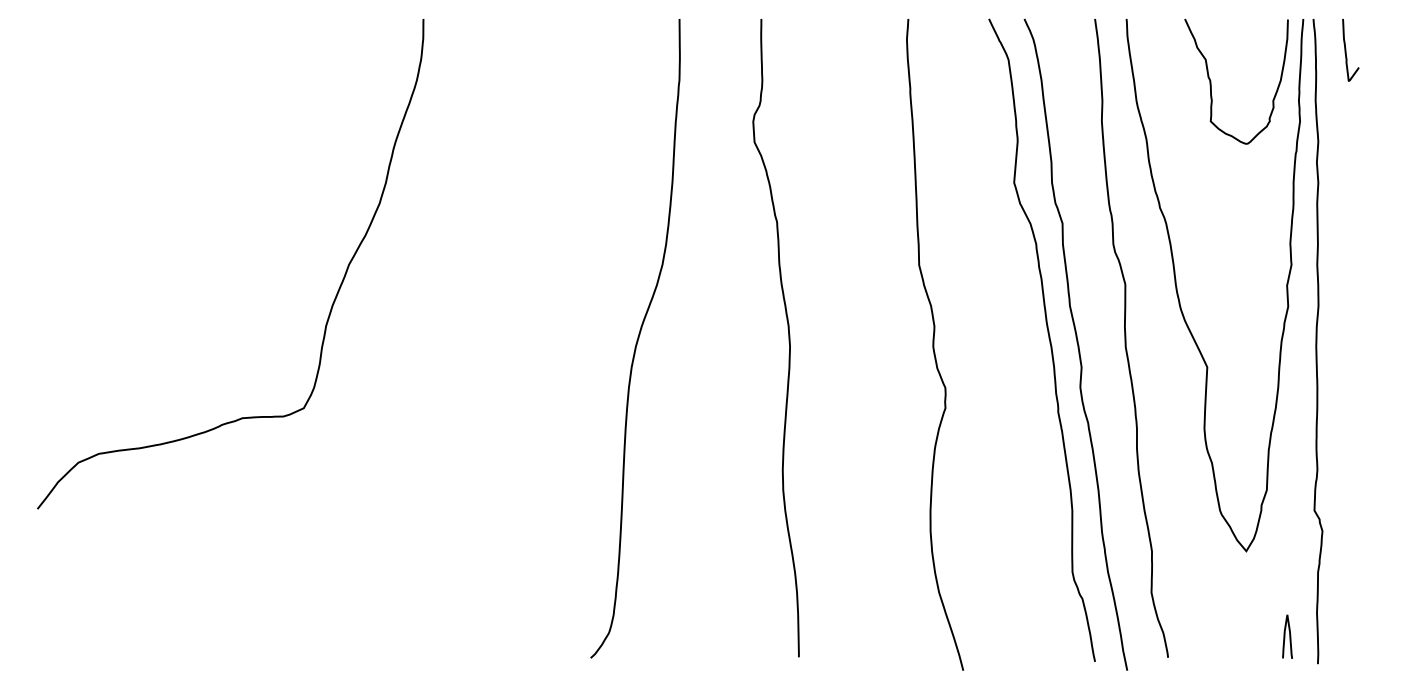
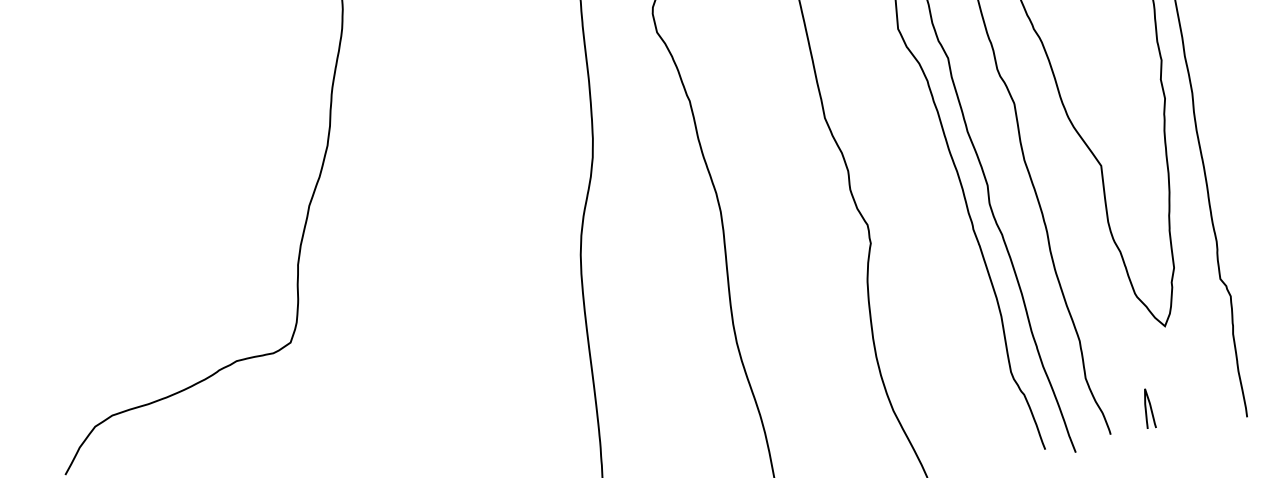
curve: (1285, 636) -> (1146, 408), moved

